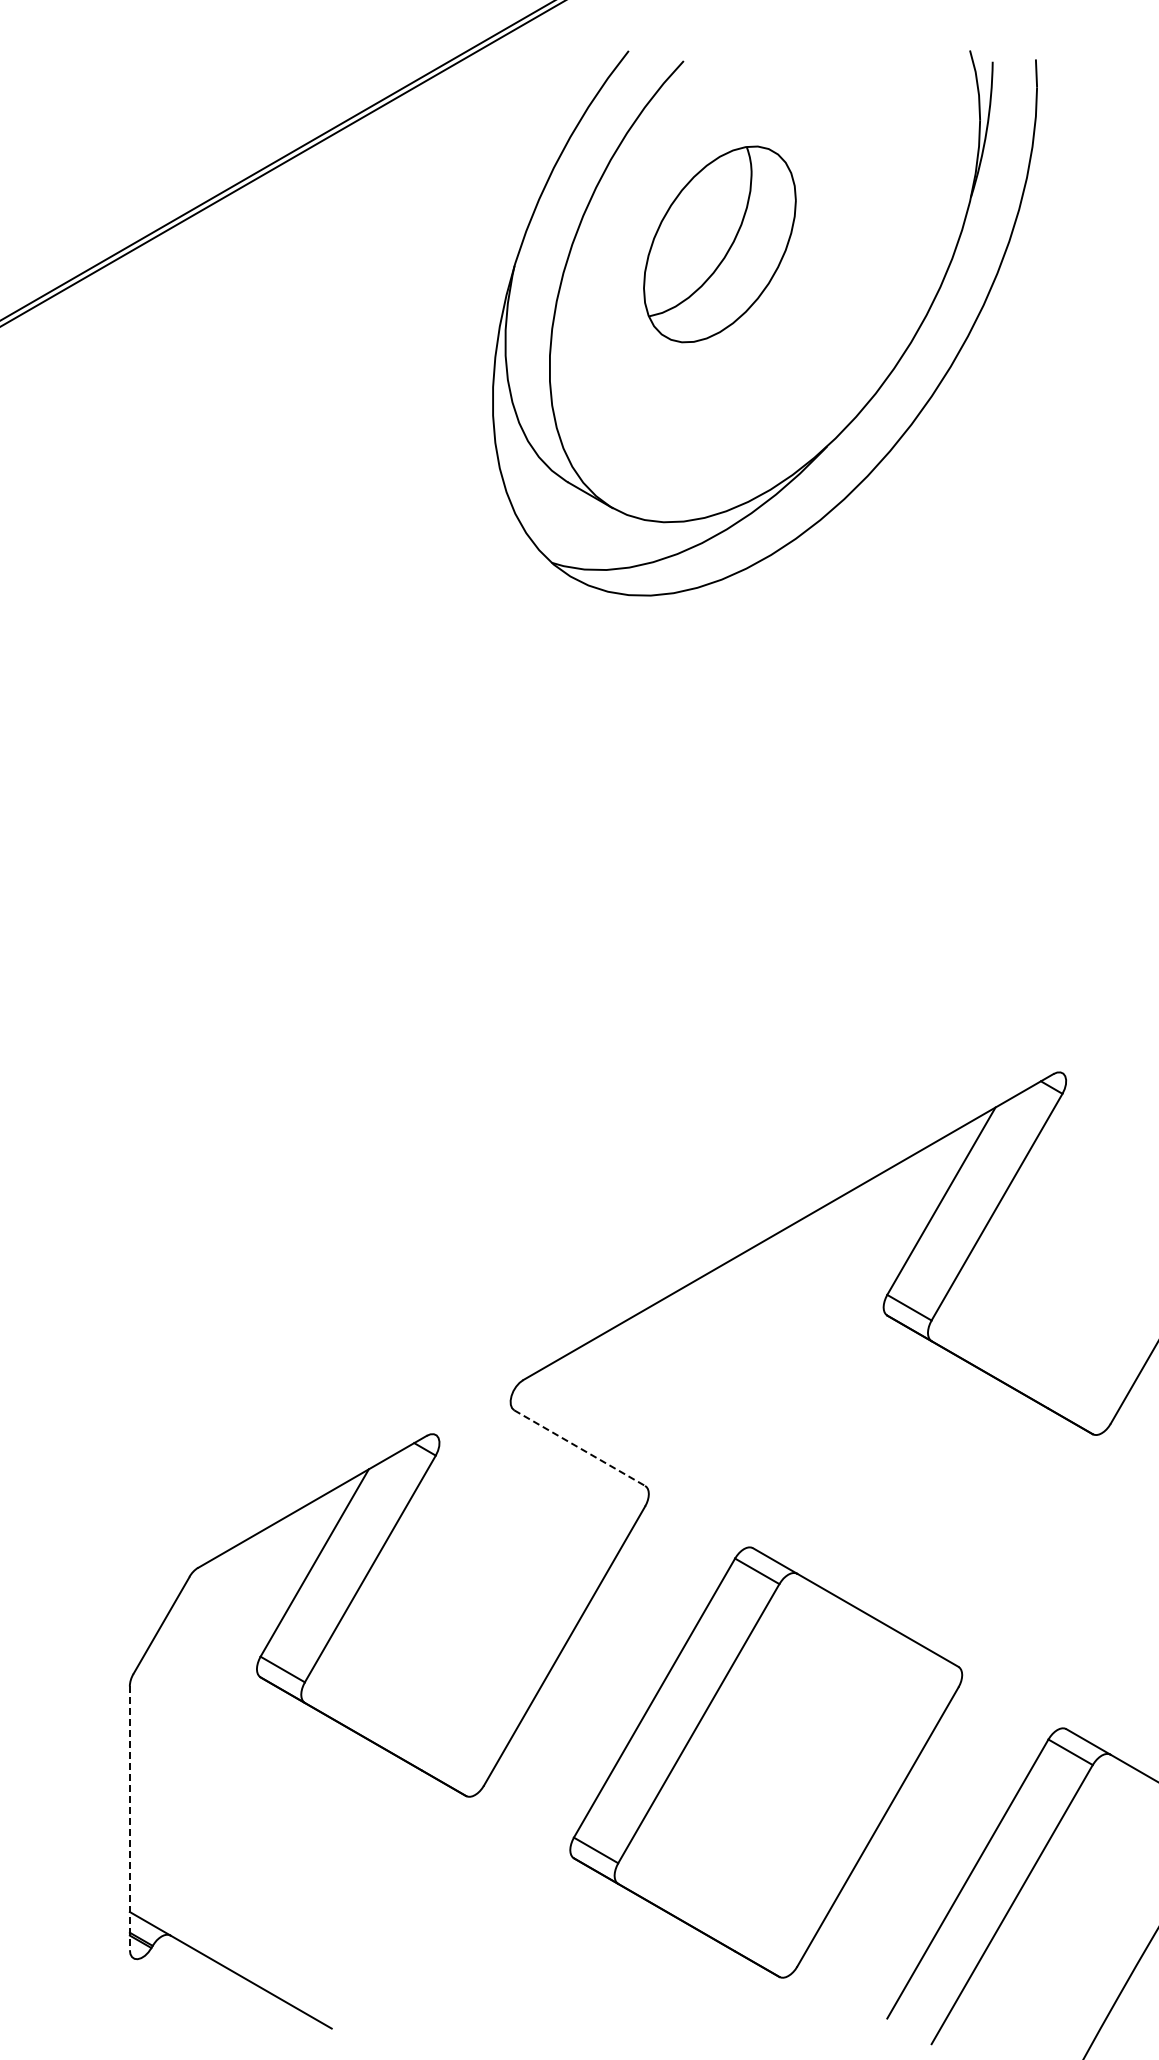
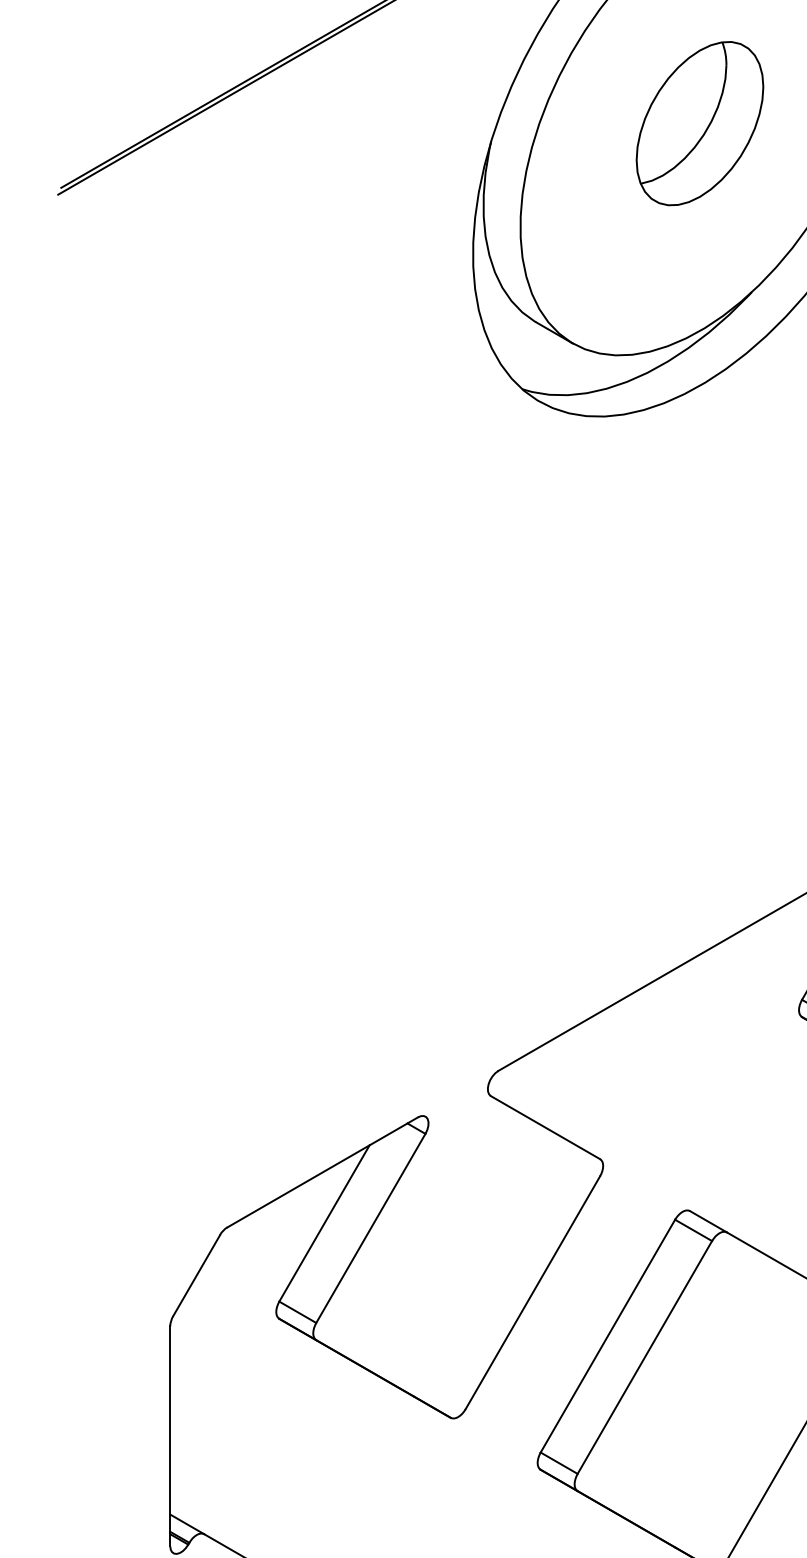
part: (719, 244) -> (699, 123), moved
line: (579, 1448) -> (545, 1127), dashed -> solid
line: (129, 1818) -> (169, 1436), dashed -> solid

